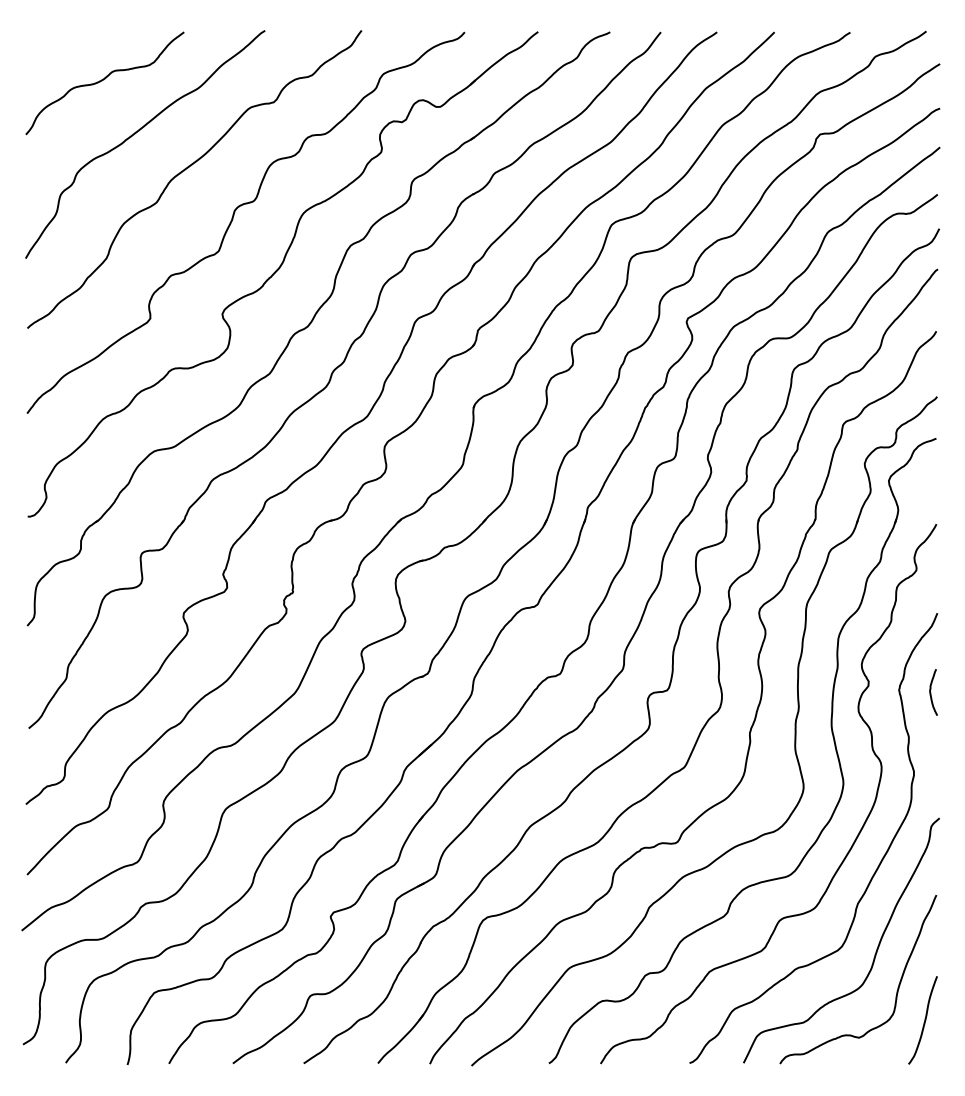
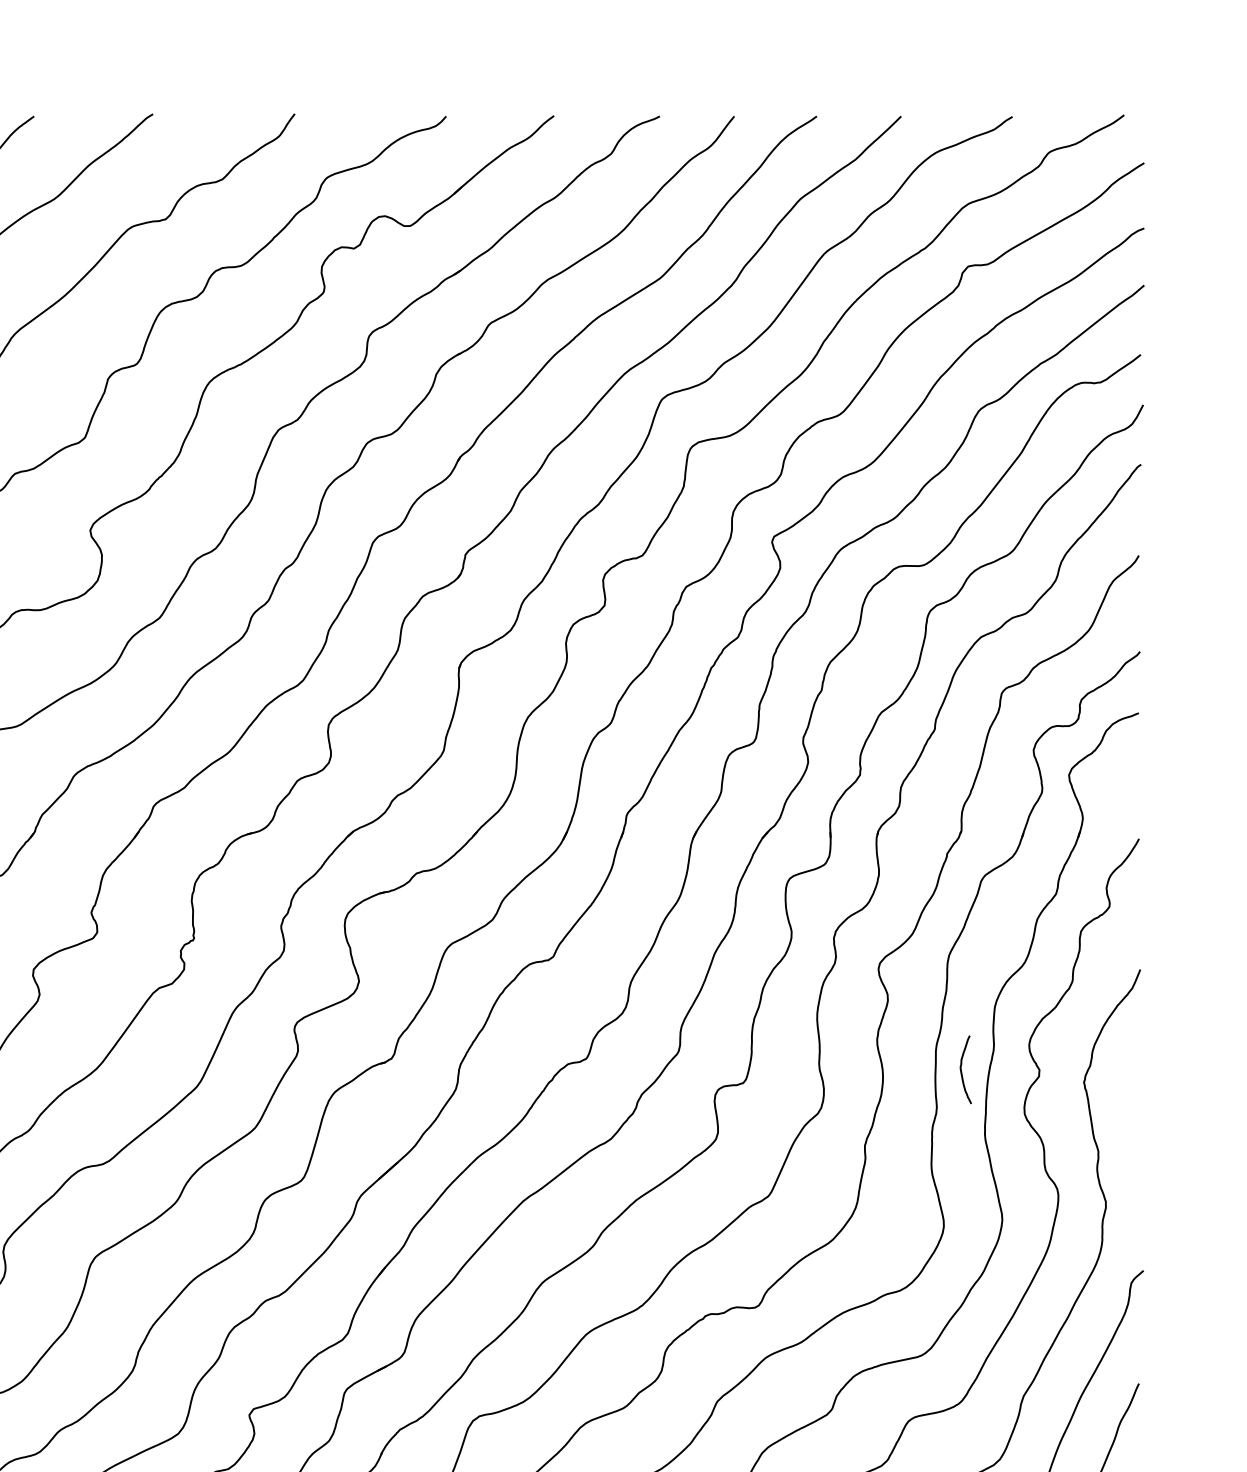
curve: (931, 692) -> (962, 1069), moved

